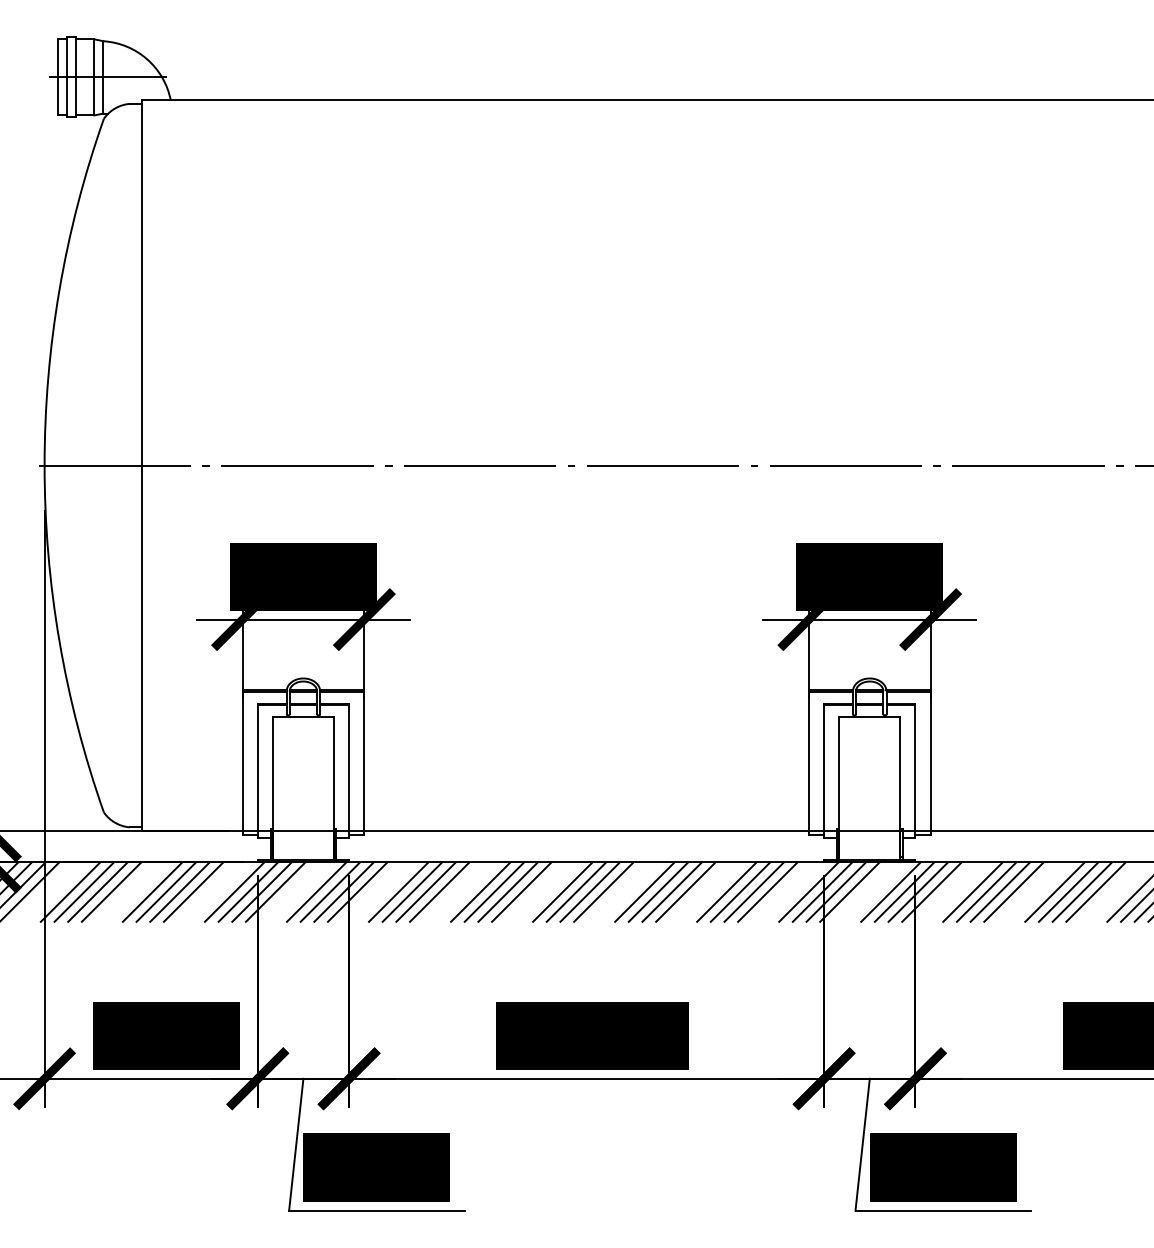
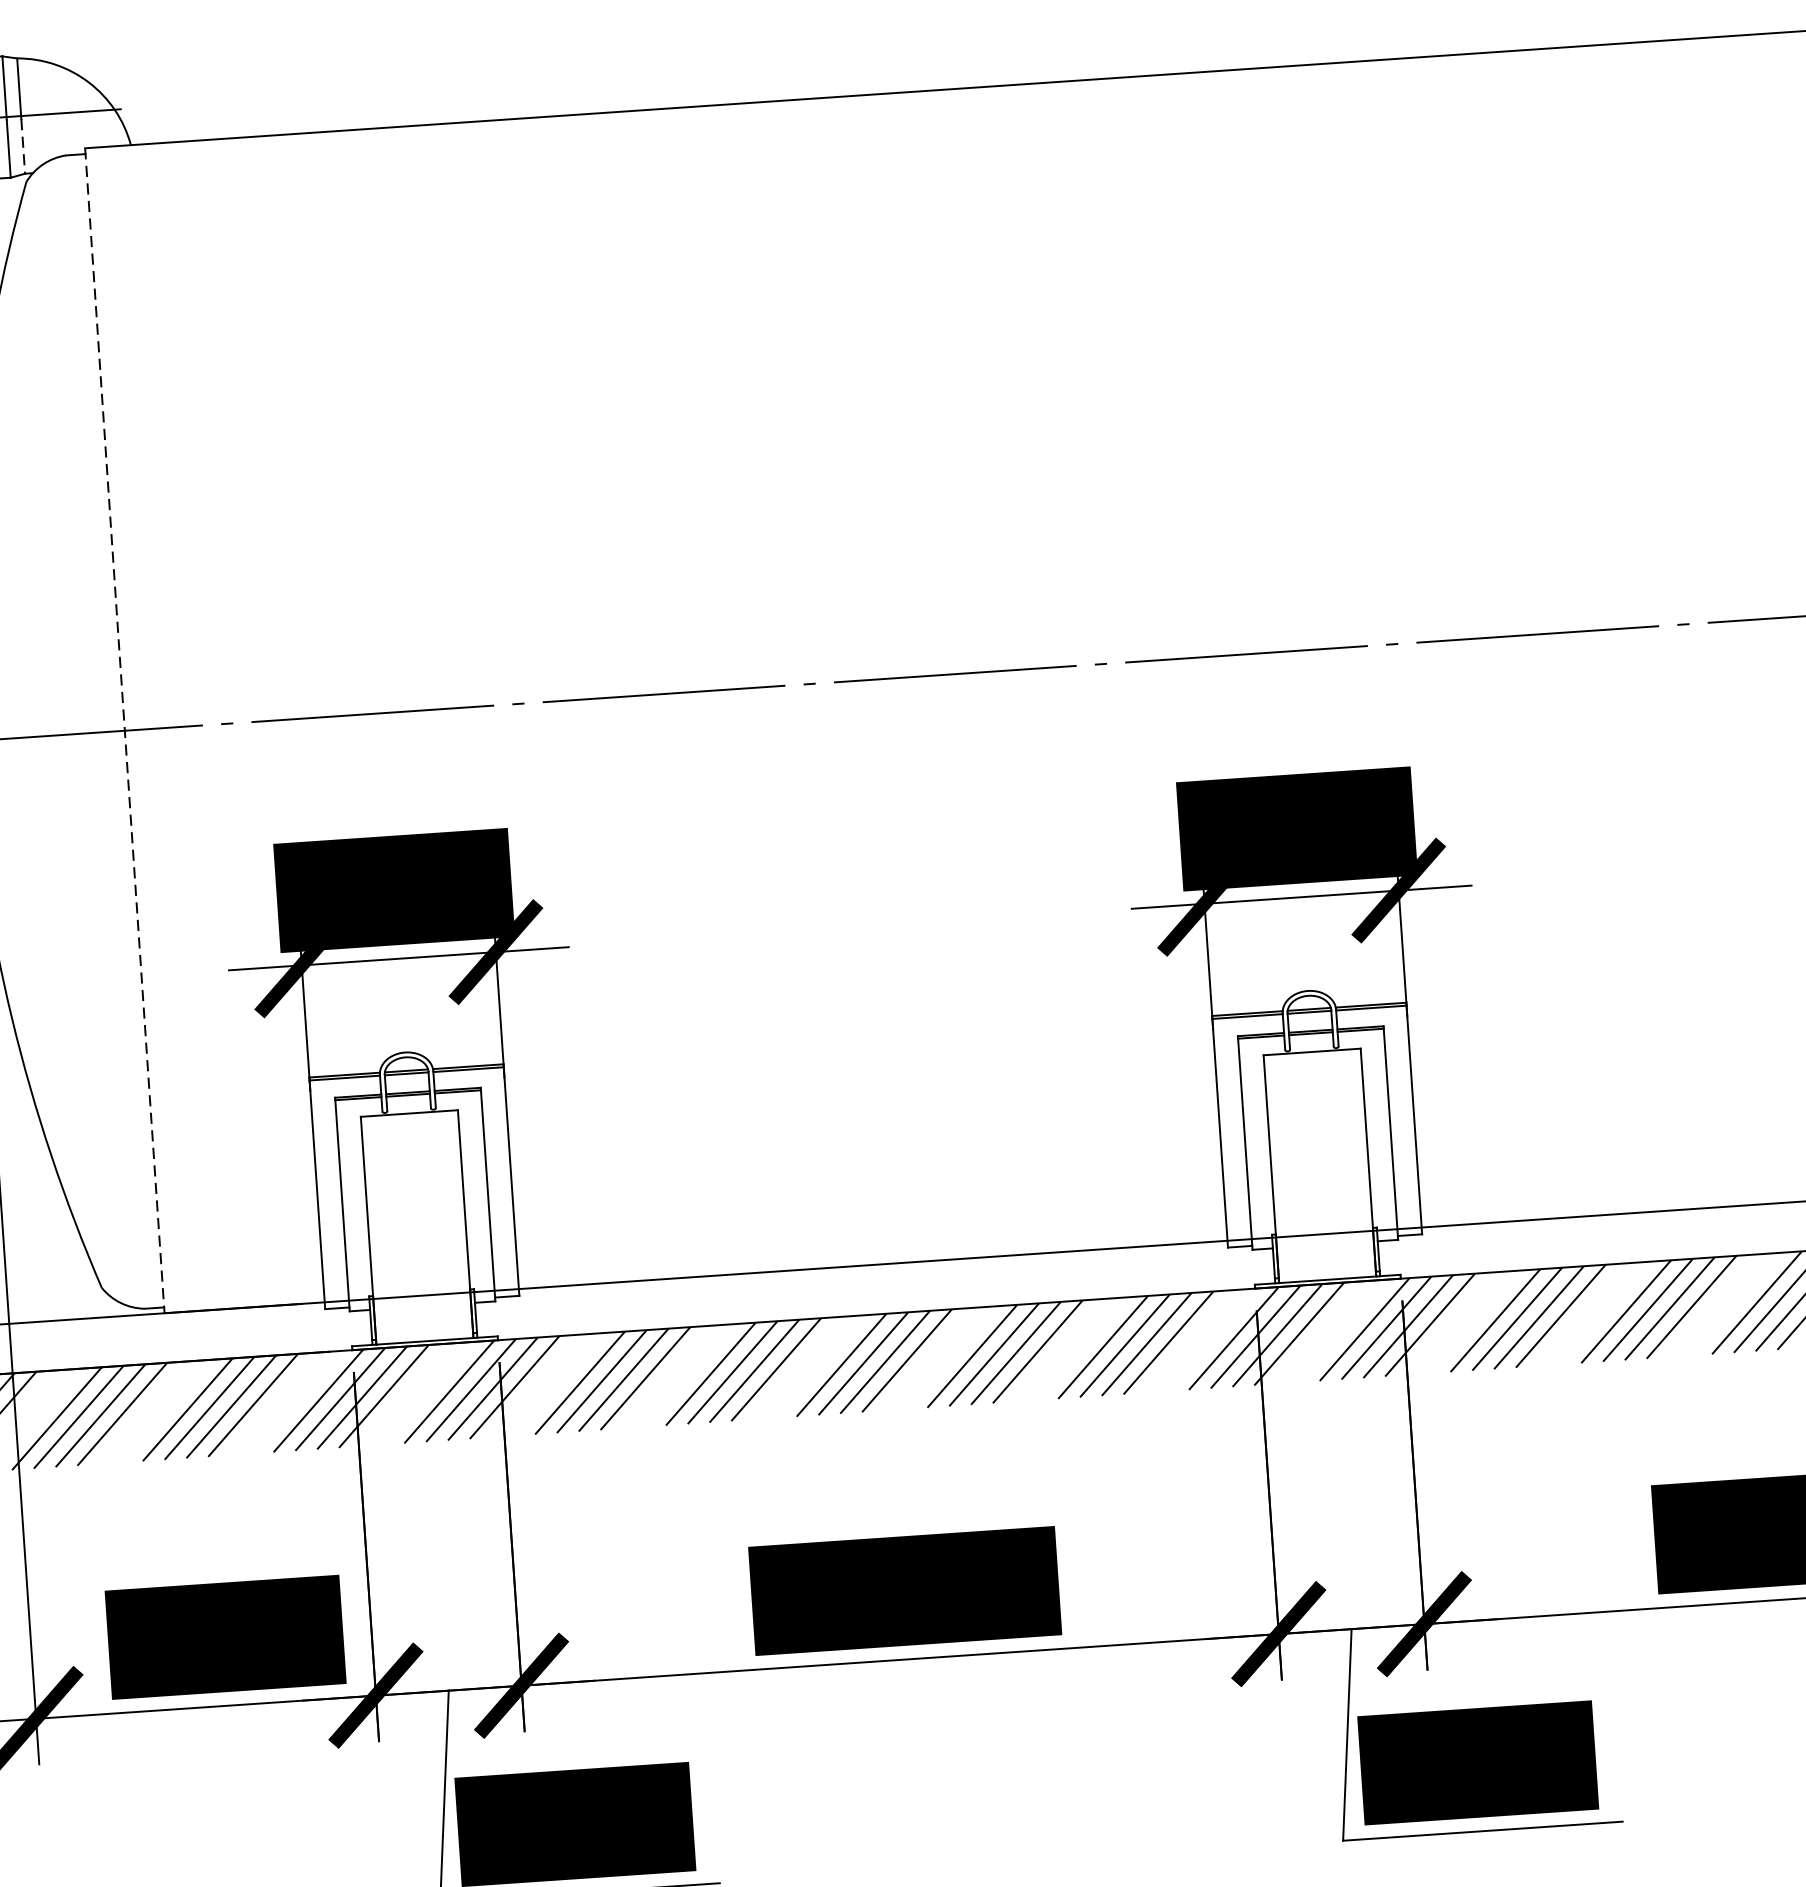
line: (103, 96) -> (23, 146), solid -> dashed
line: (142, 466) -> (125, 732), solid -> dashed

